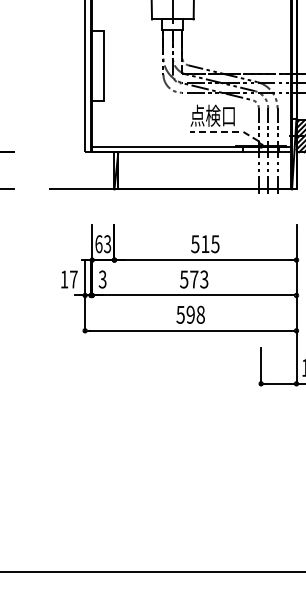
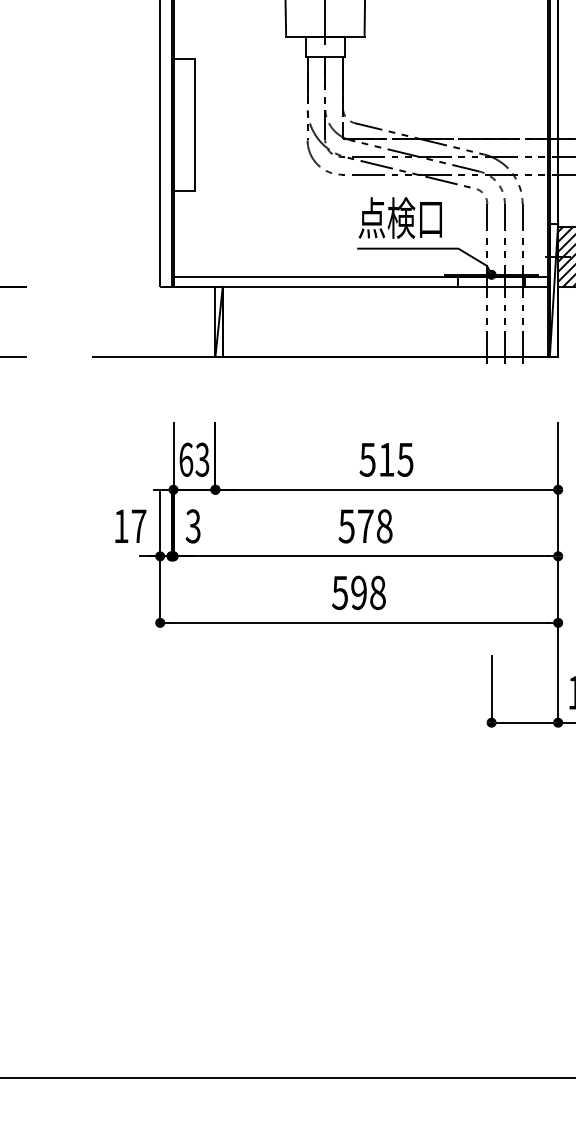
line: (225, 132) -> (424, 249), dashed -> solid
text: (204, 279) -> (384, 526), 573 -> 578

